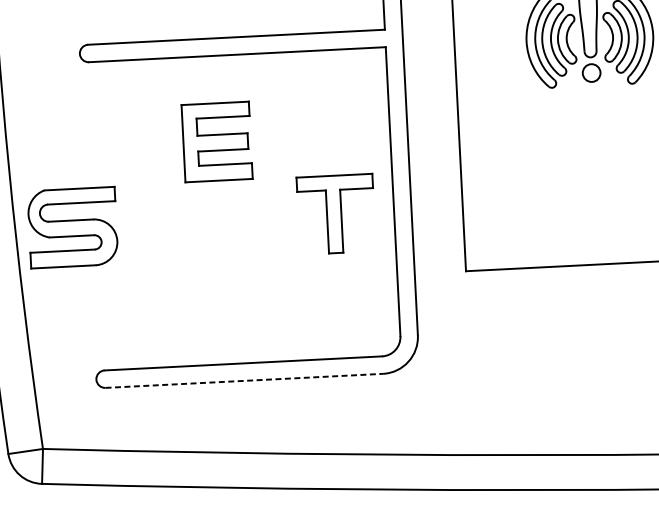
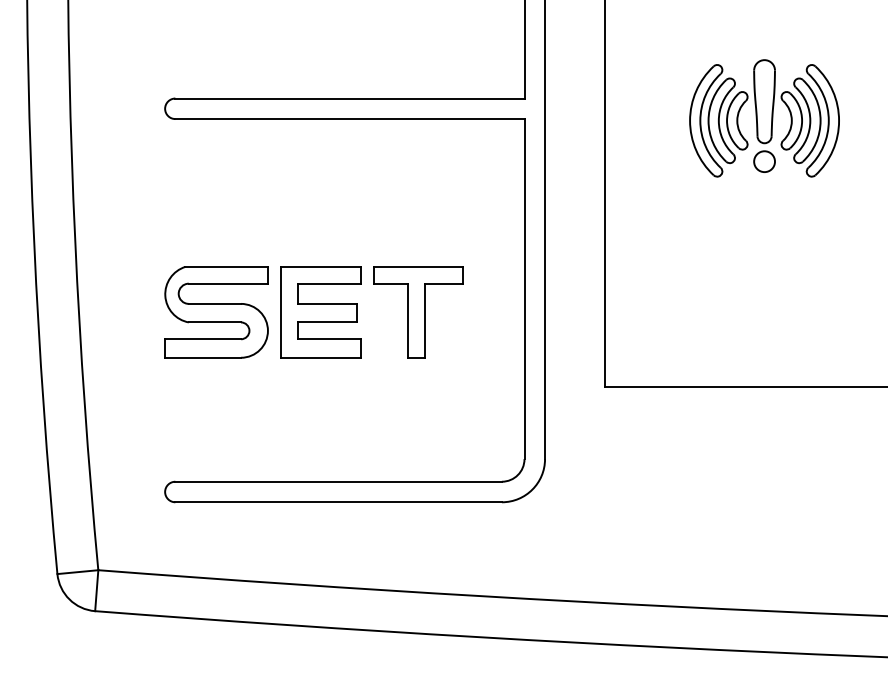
part: (216, 142) -> (320, 312), moved
part: (336, 214) -> (418, 312), moved
part: (72, 227) -> (216, 312), moved
line: (245, 381) -> (339, 502), dashed -> solid

